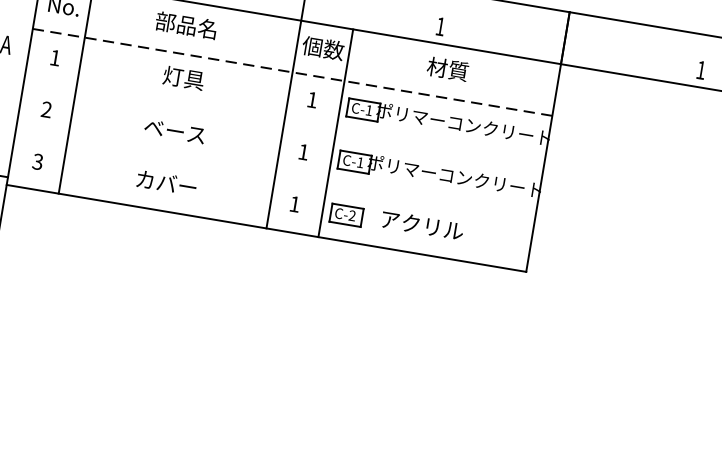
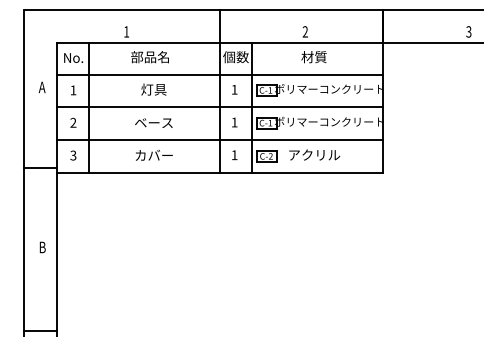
text: (439, 25) -> (304, 31), 1 -> 2
text: (700, 69) -> (468, 31), 1 -> 3
line: (292, 71) -> (219, 74), dashed -> solid
line: (283, 124) -> (219, 107), added
line: (274, 176) -> (219, 140), added

